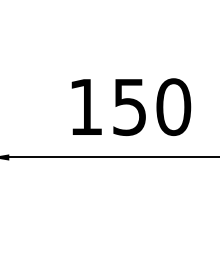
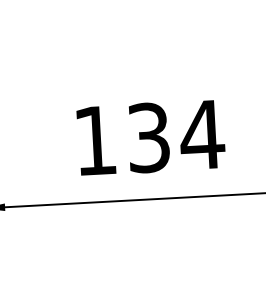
text: (152, 107) -> (176, 136), 150 -> 134

